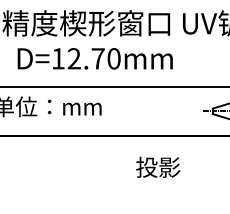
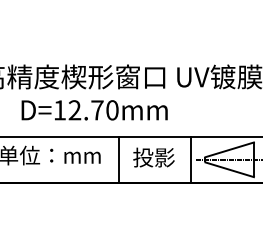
line: (121, 111) -> (119, 159), added
line: (198, 111) -> (191, 159), added
text: (157, 167) -> (153, 157), moved

